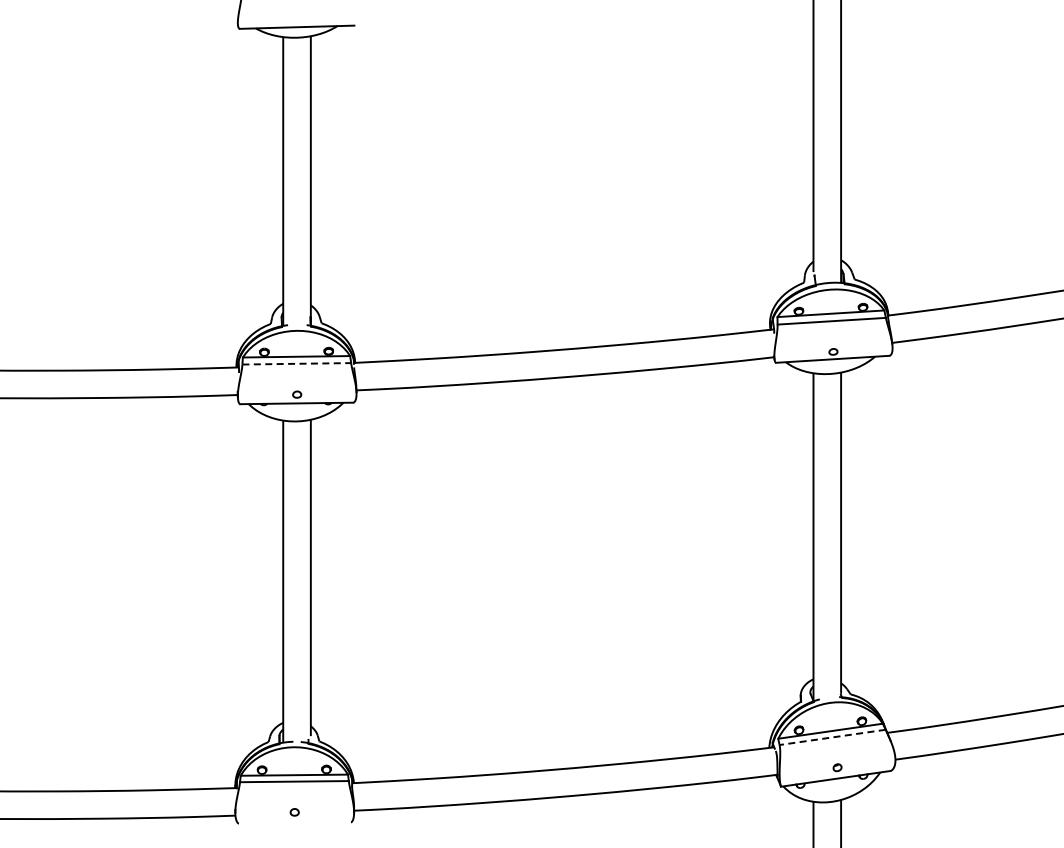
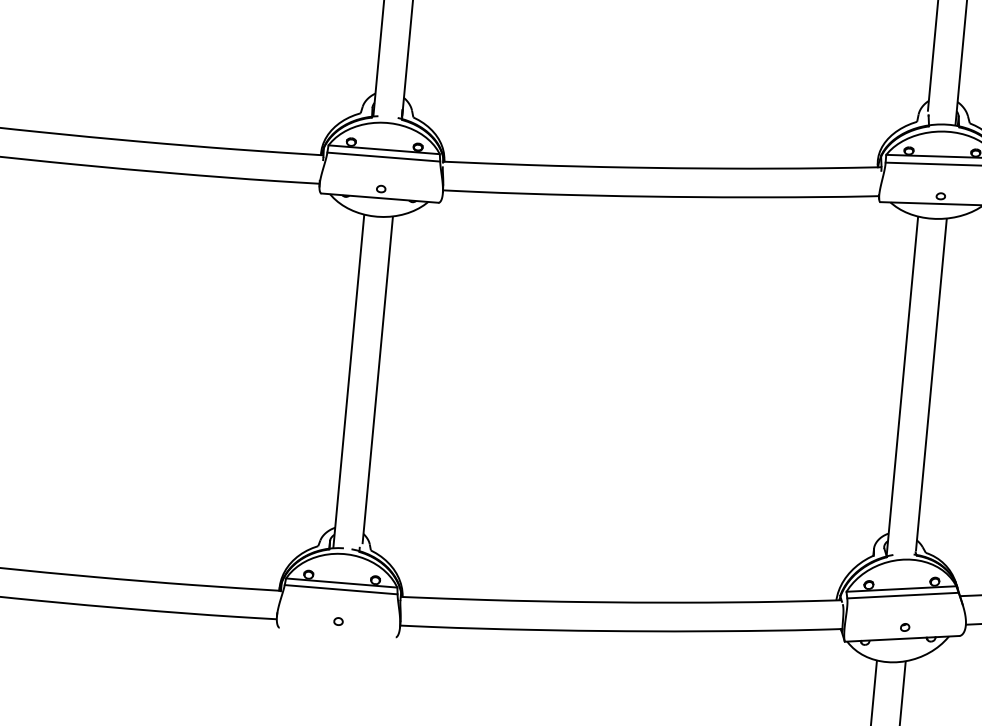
line: (297, 363) -> (384, 156), dashed -> solid
line: (832, 737) -> (902, 595), dashed -> solid

